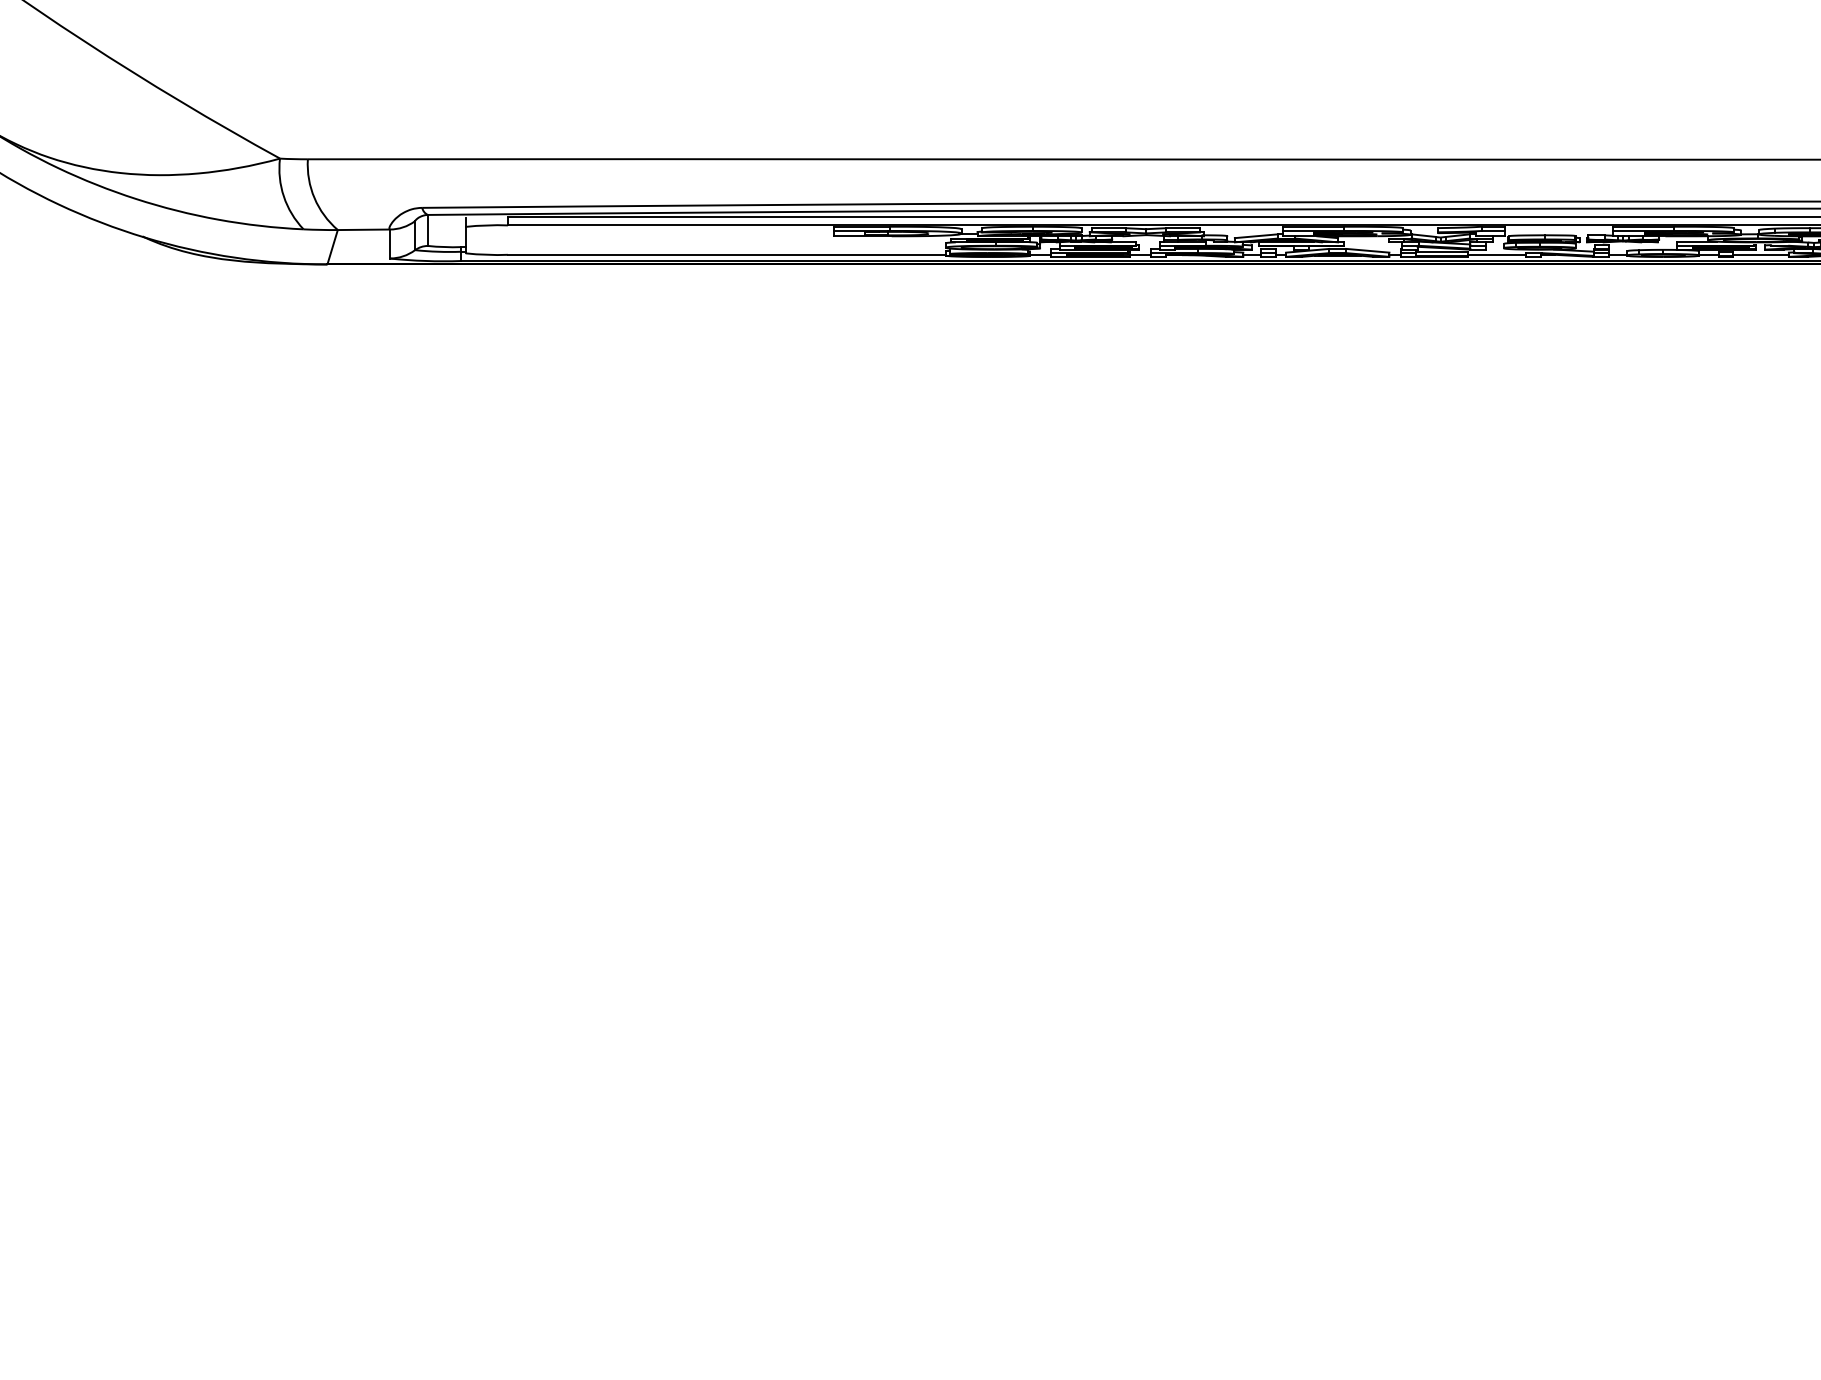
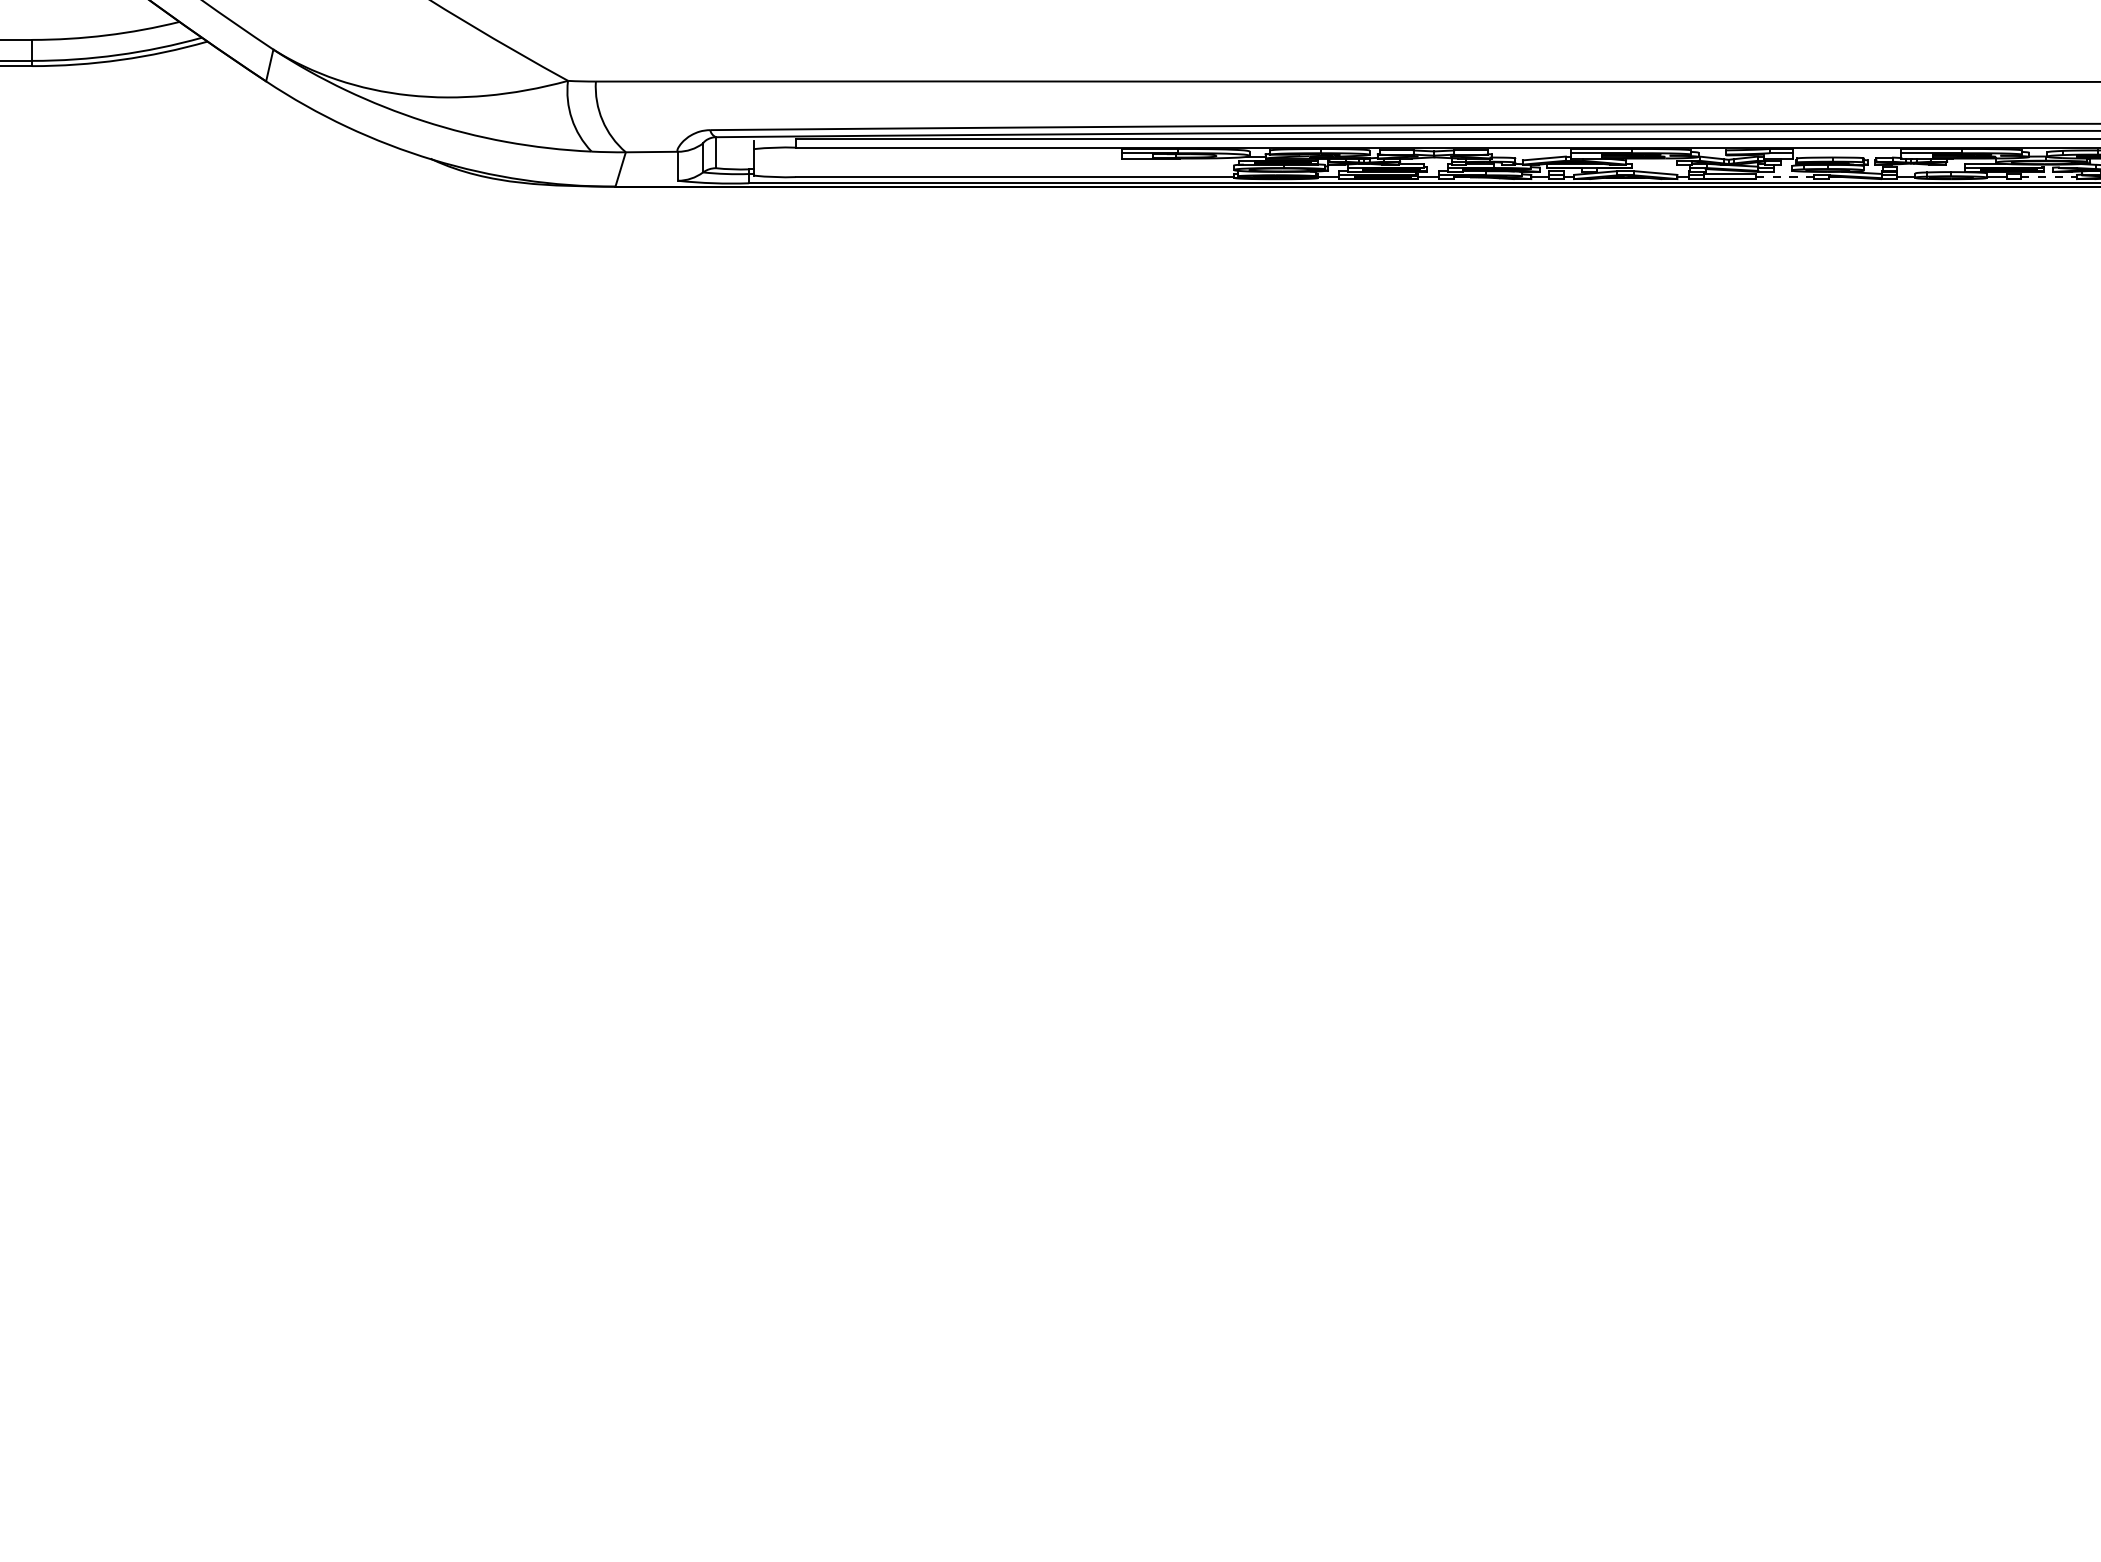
line: (1497, 255) -> (1785, 177), solid -> dashed
line: (1761, 255) -> (2049, 177), solid -> dashed

